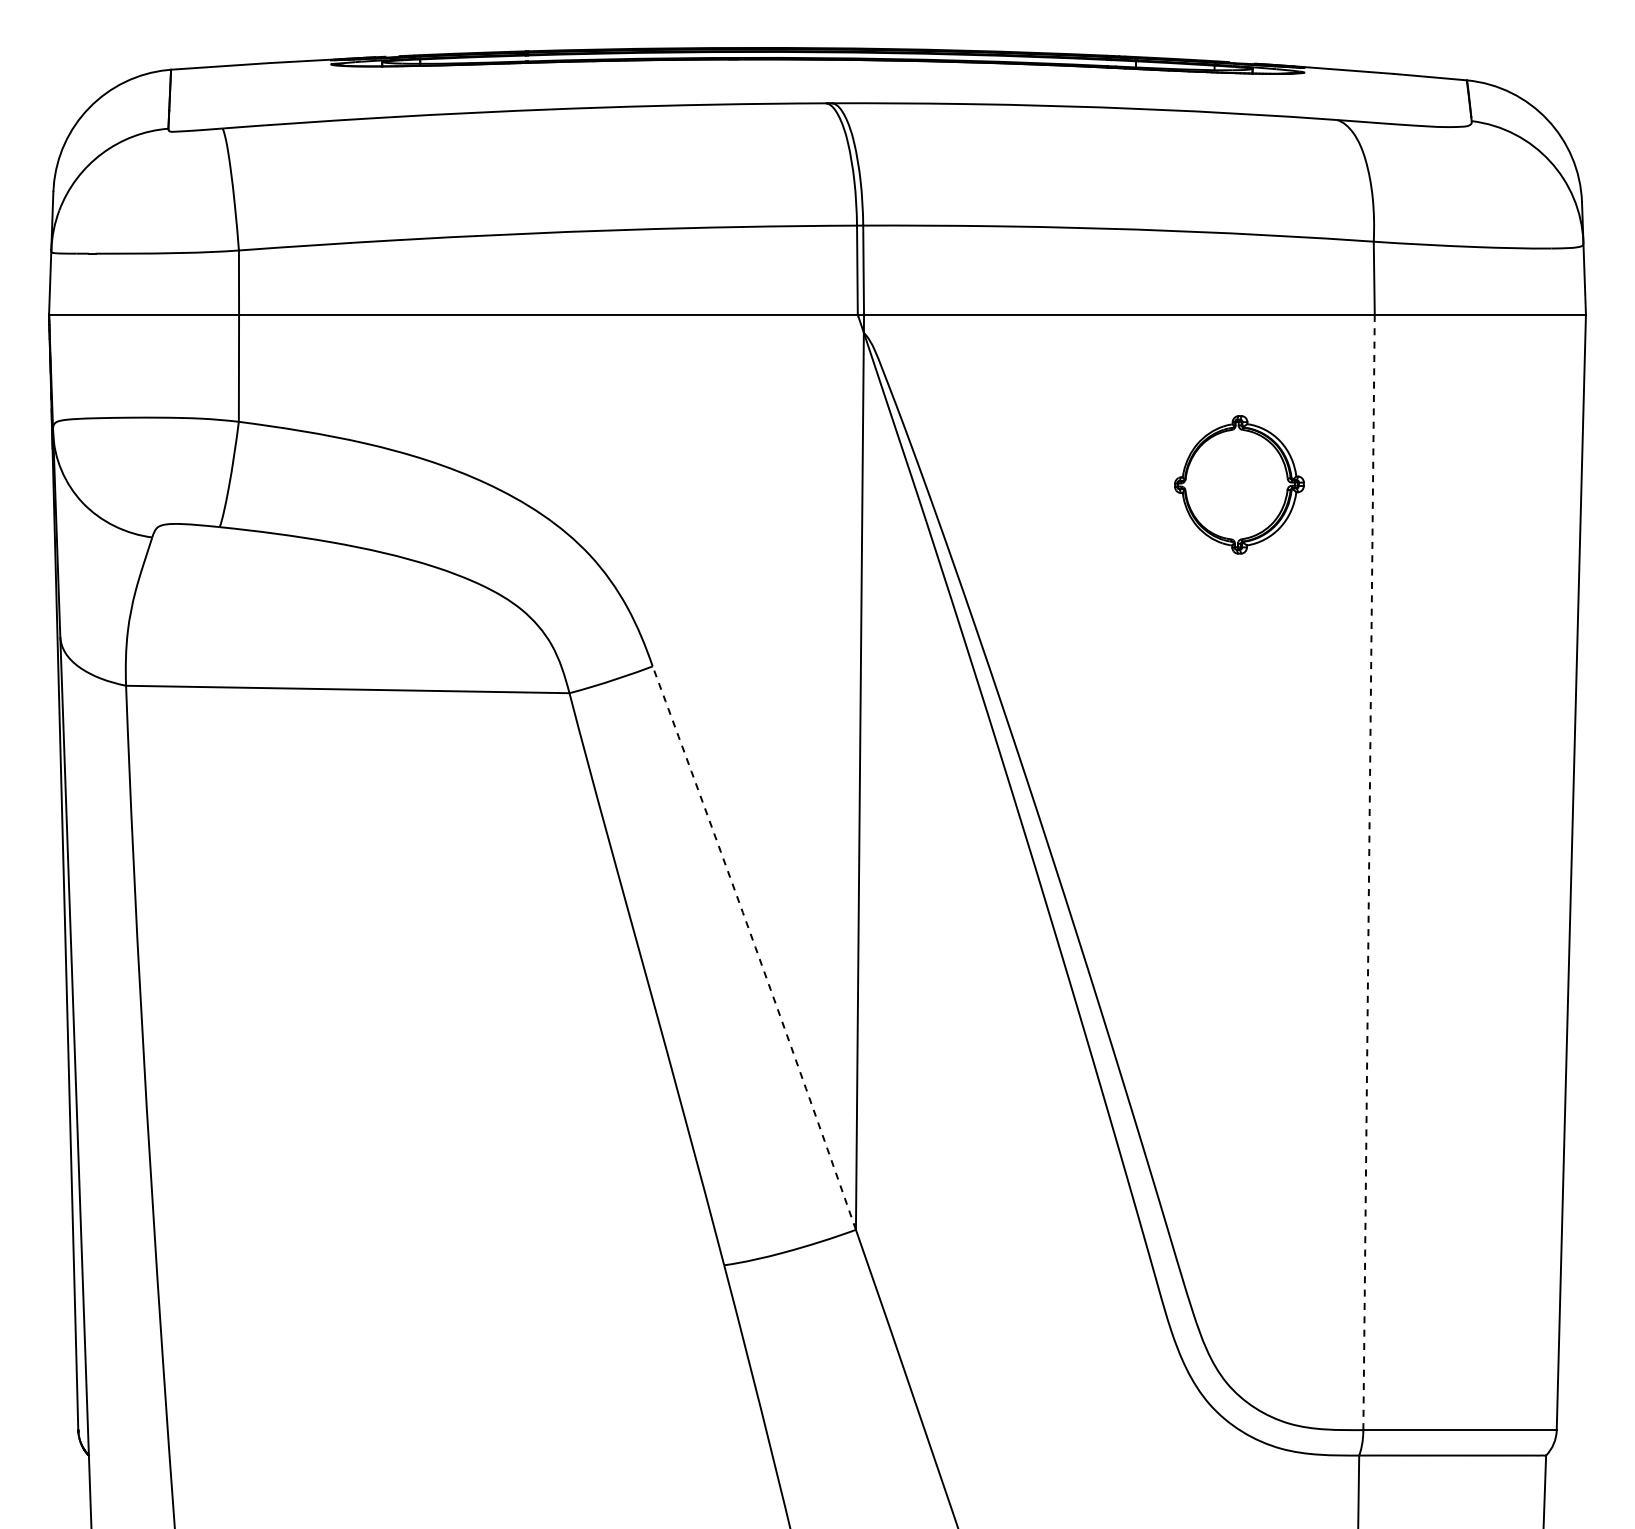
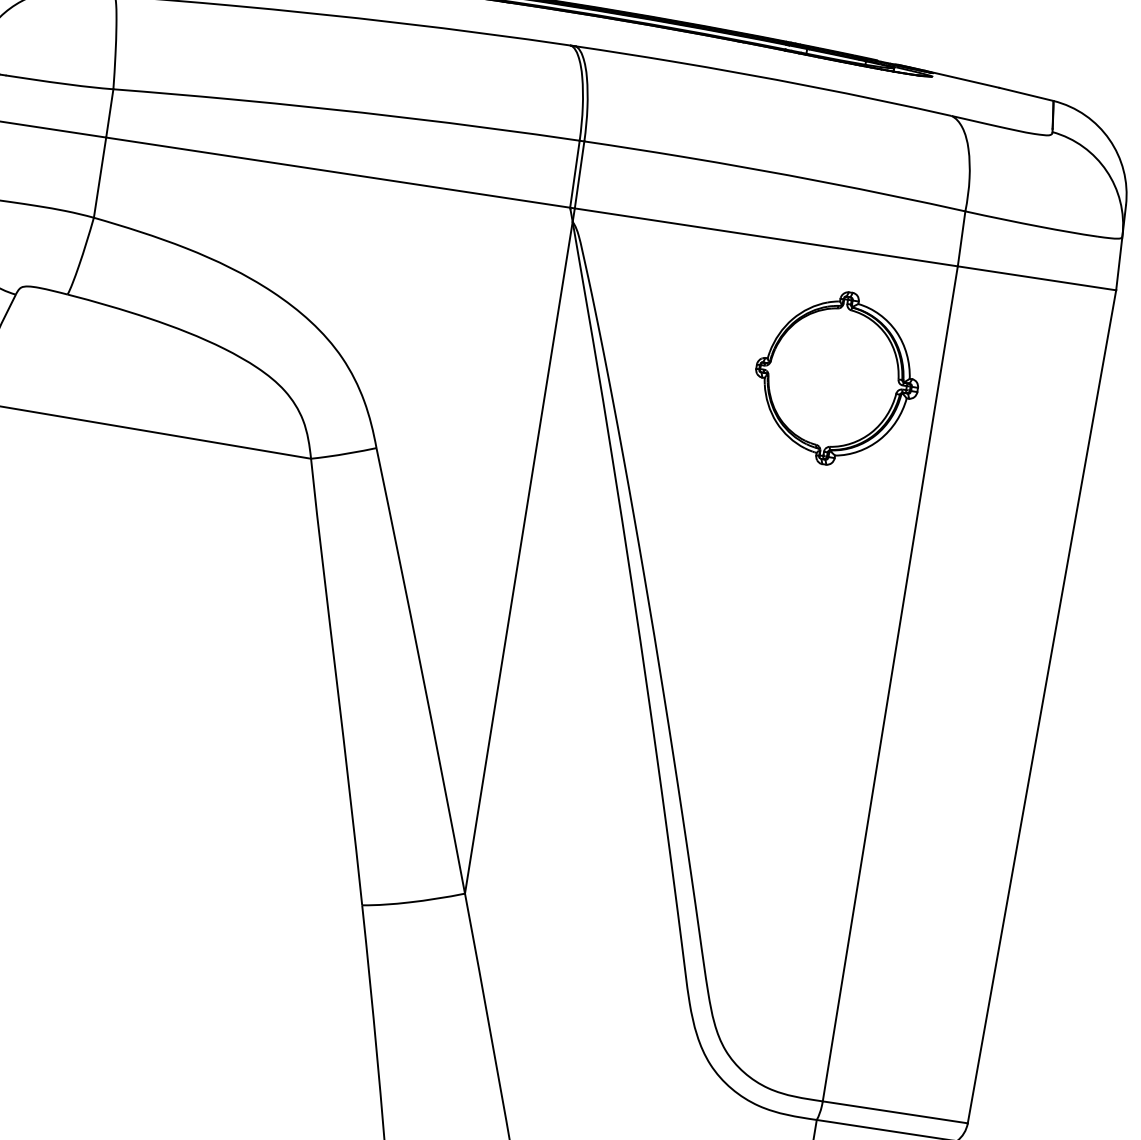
part: (1239, 484) -> (837, 378), size x1.67
line: (1369, 872) -> (890, 683), dashed -> solid
arc: (755, 947) -> (421, 670), dashed -> solid

